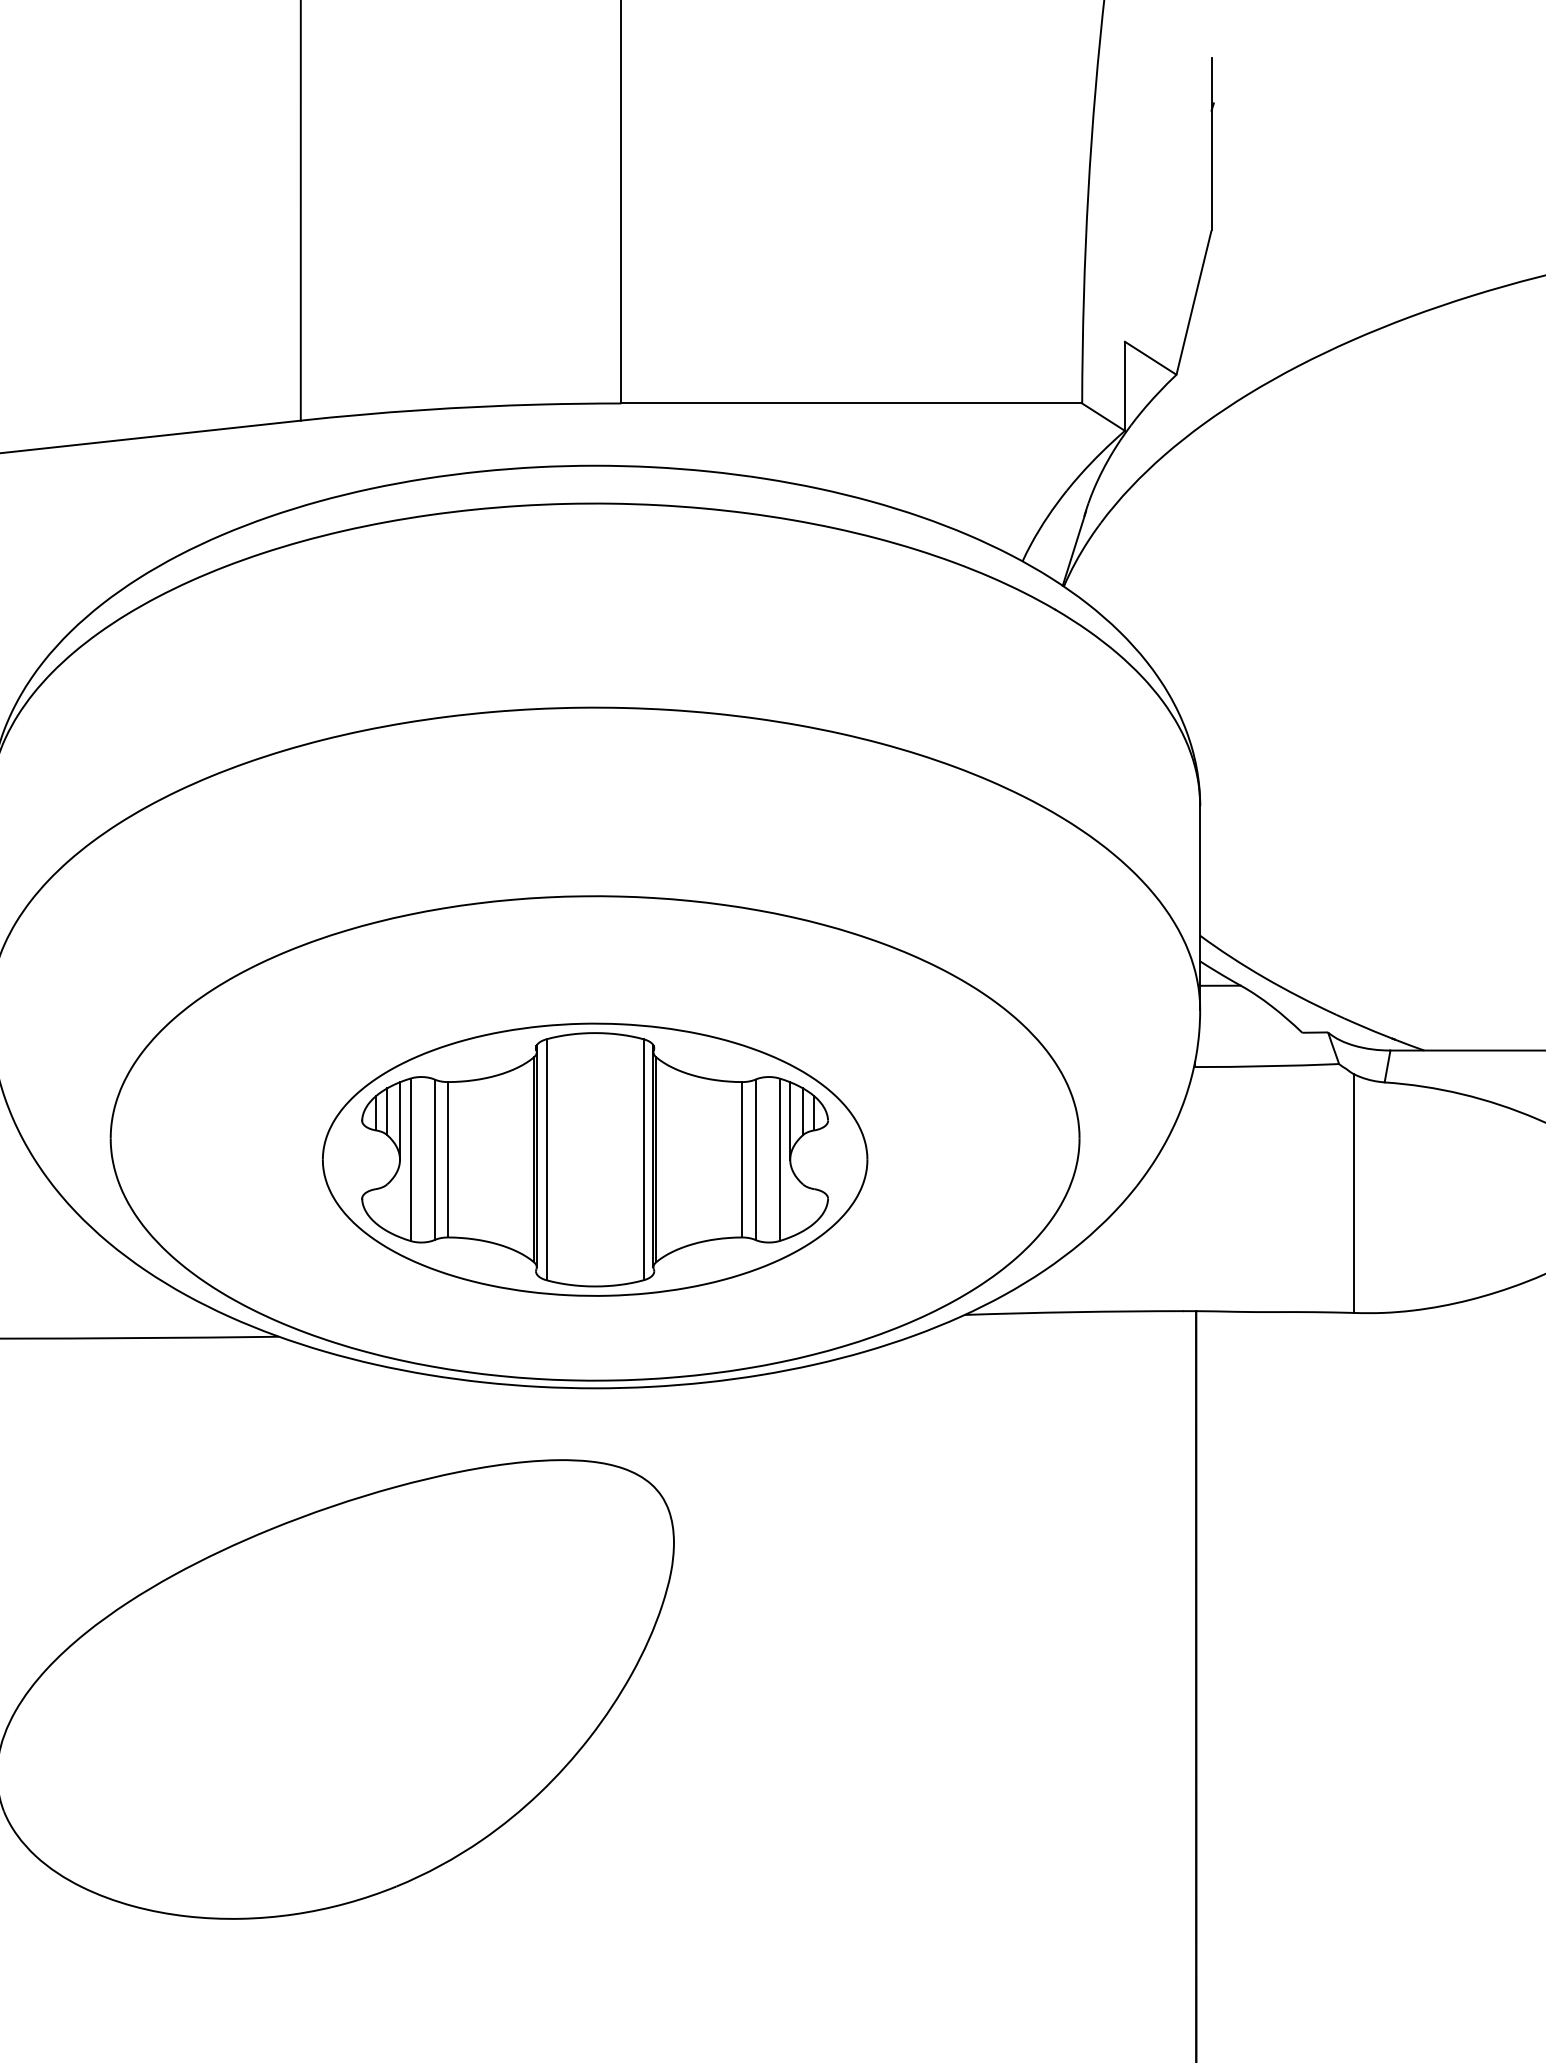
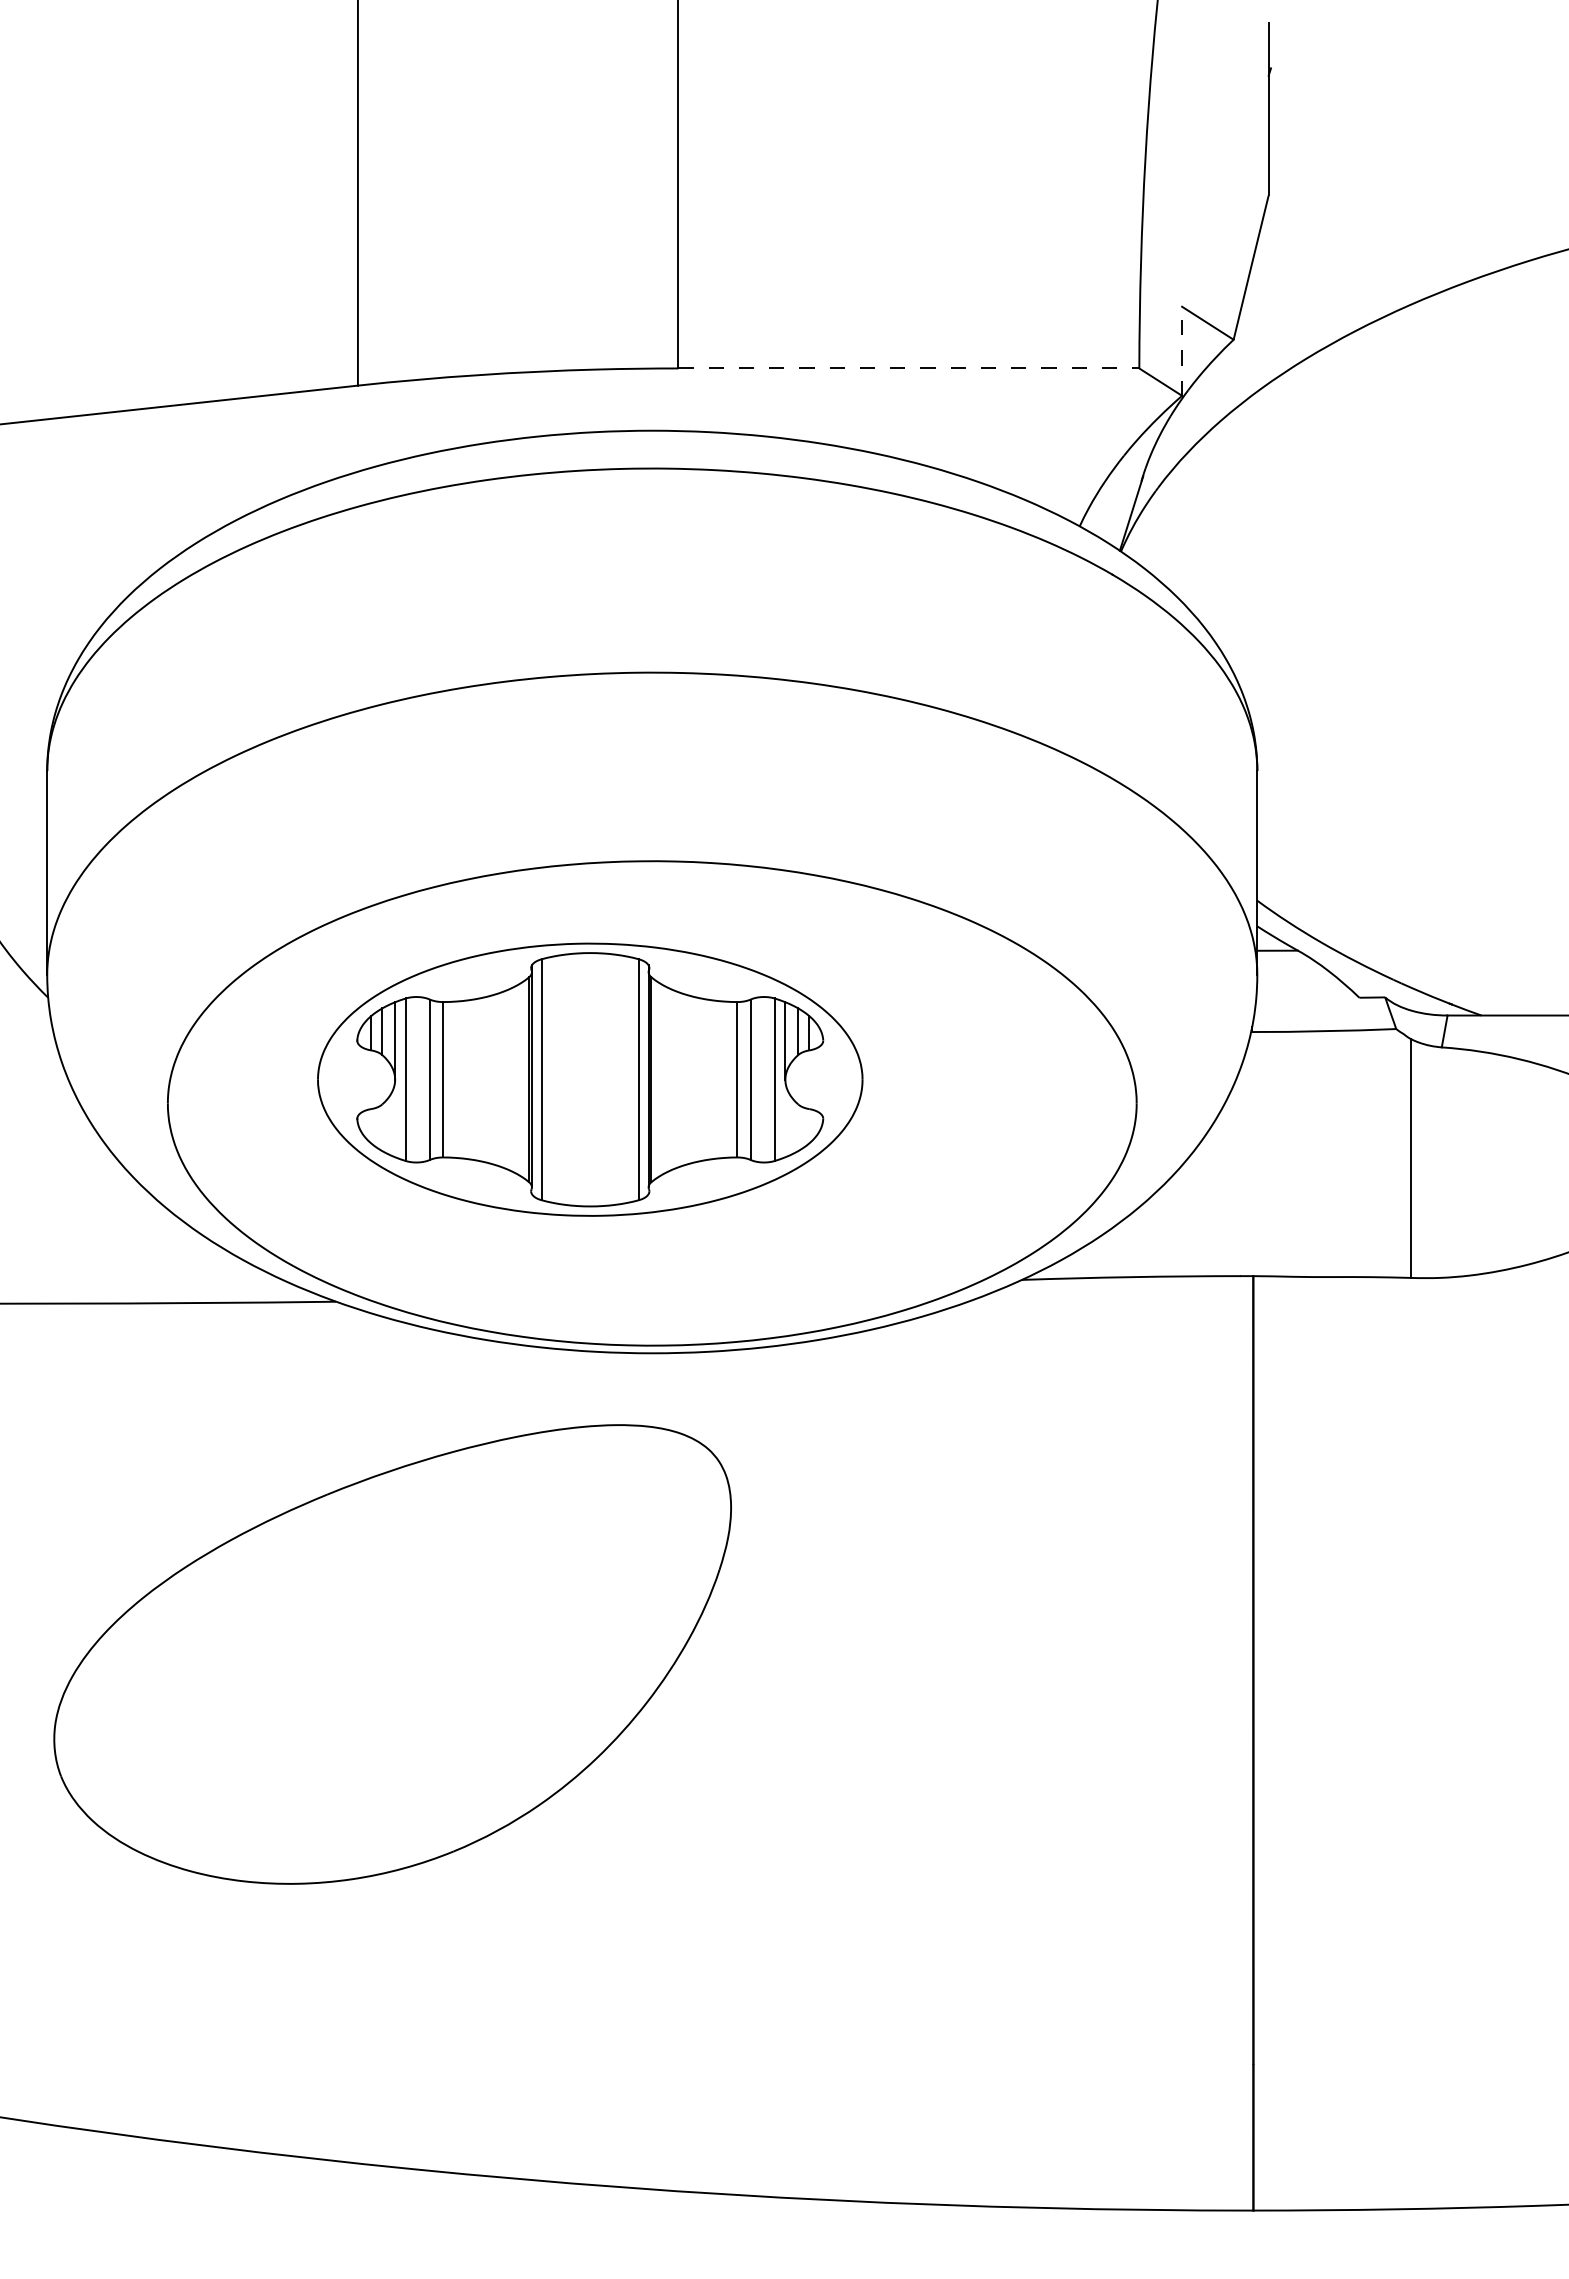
line: (1125, 386) -> (1182, 351), solid -> dashed
line: (852, 403) -> (909, 368), solid -> dashed
part: (595, 1159) -> (590, 1079), moved

